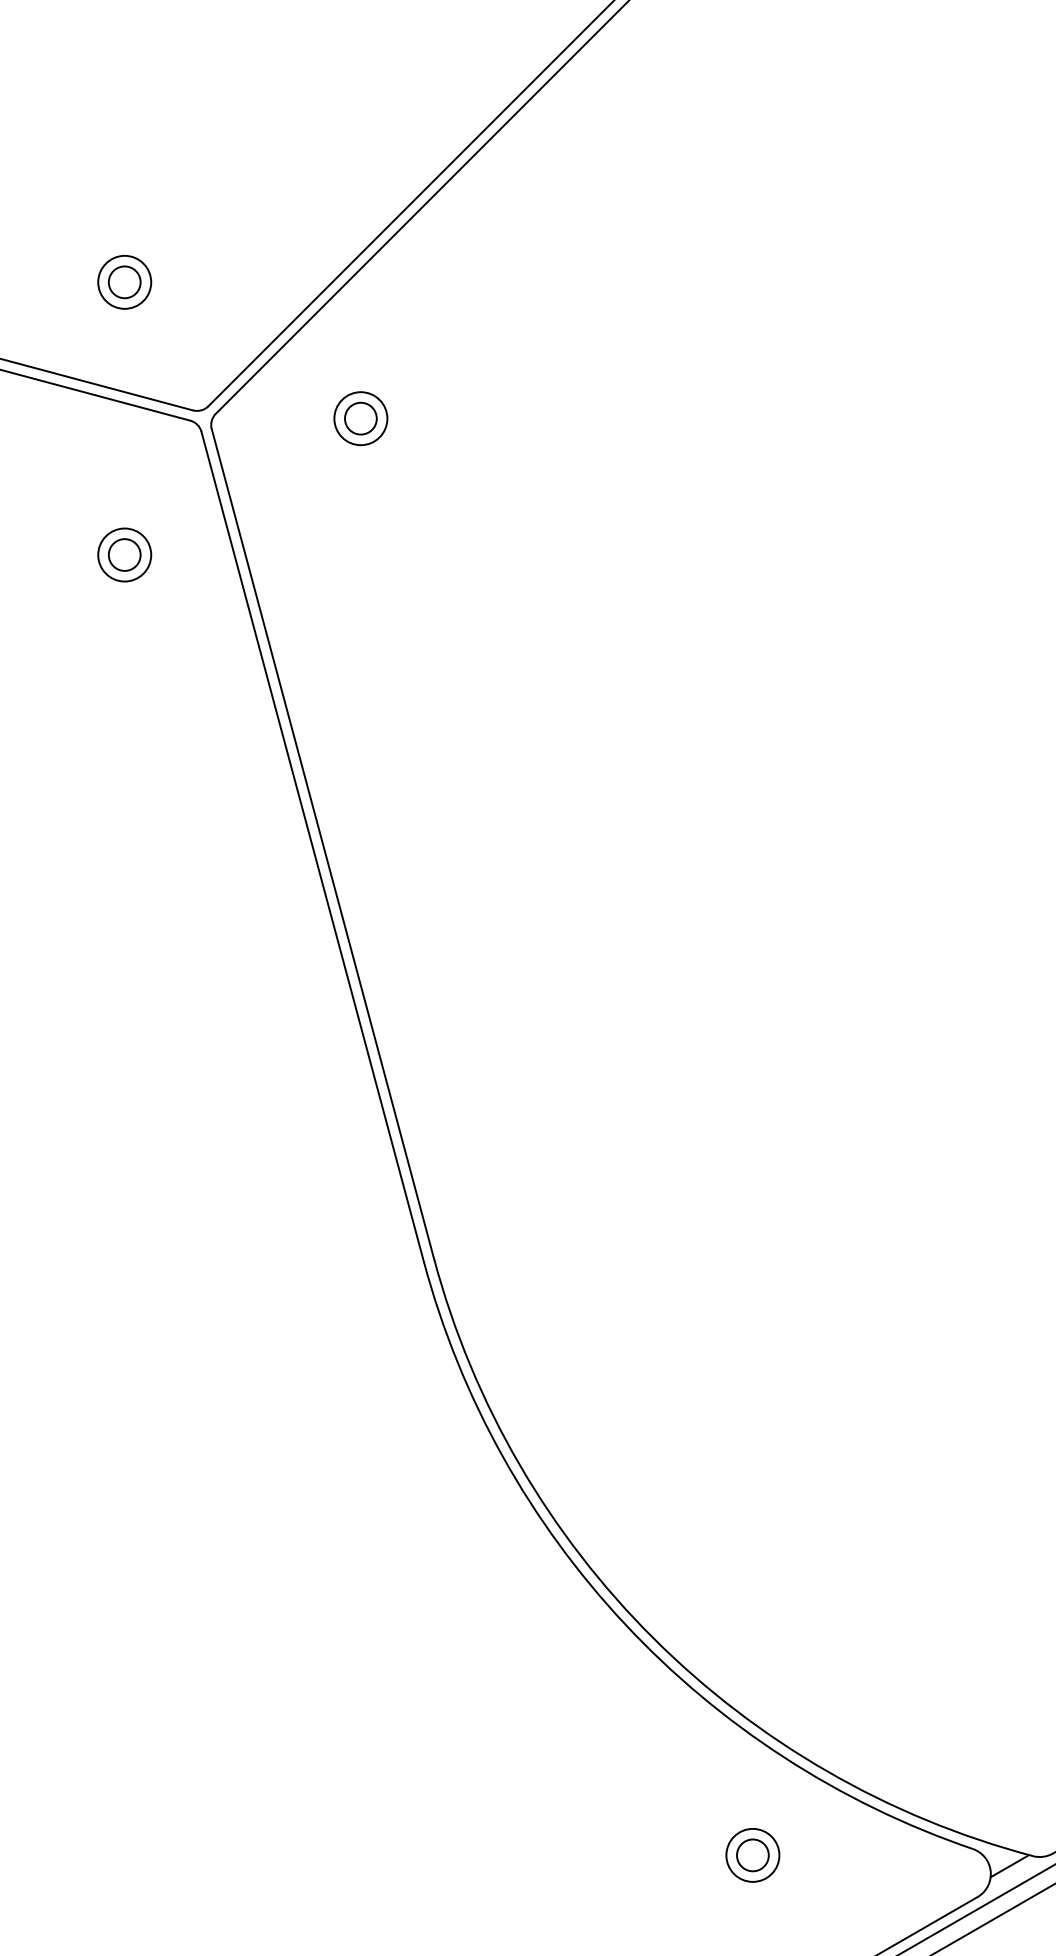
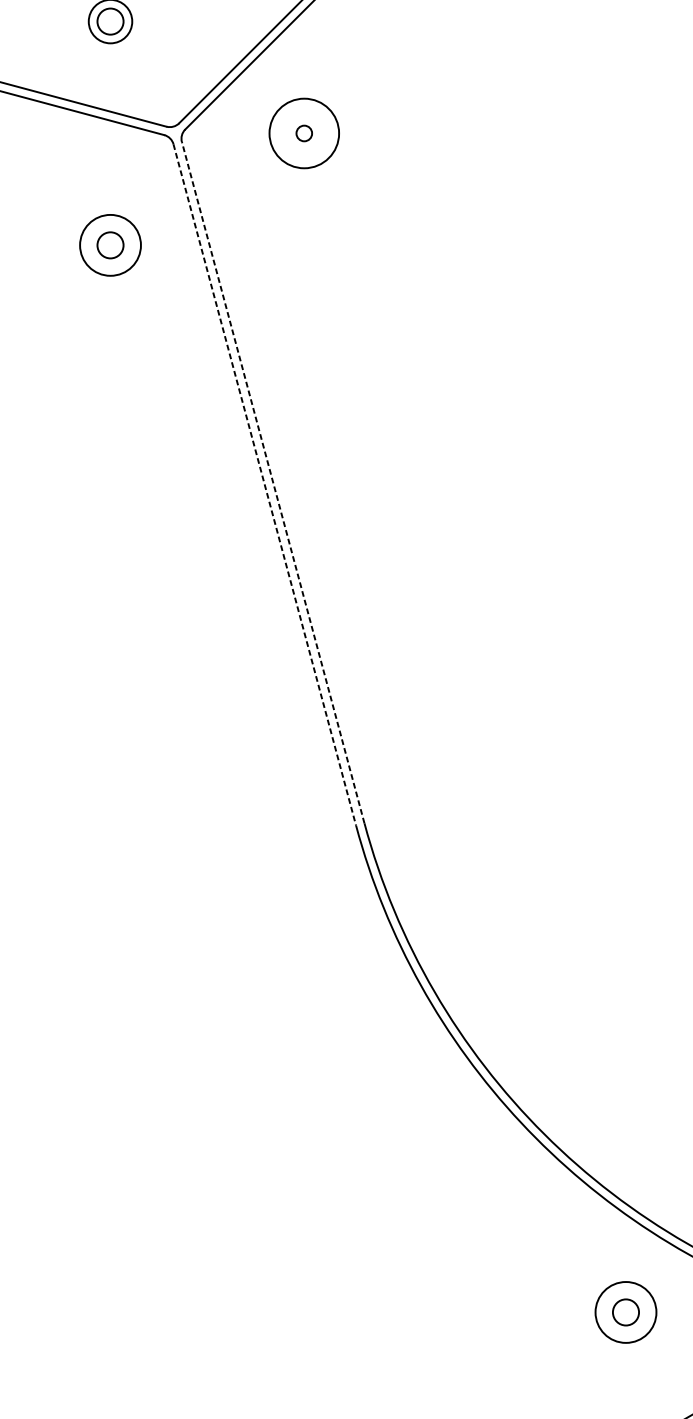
circle: (360, 418) -> (303, 133), size x0.6
circle: (360, 418) -> (303, 133), size x1.6
circle: (124, 554) -> (110, 244), size x1.4
line: (323, 844) -> (273, 482), solid -> dashed
line: (312, 847) -> (264, 485), solid -> dashed
circle: (752, 1854) -> (625, 1311), size x1.4

